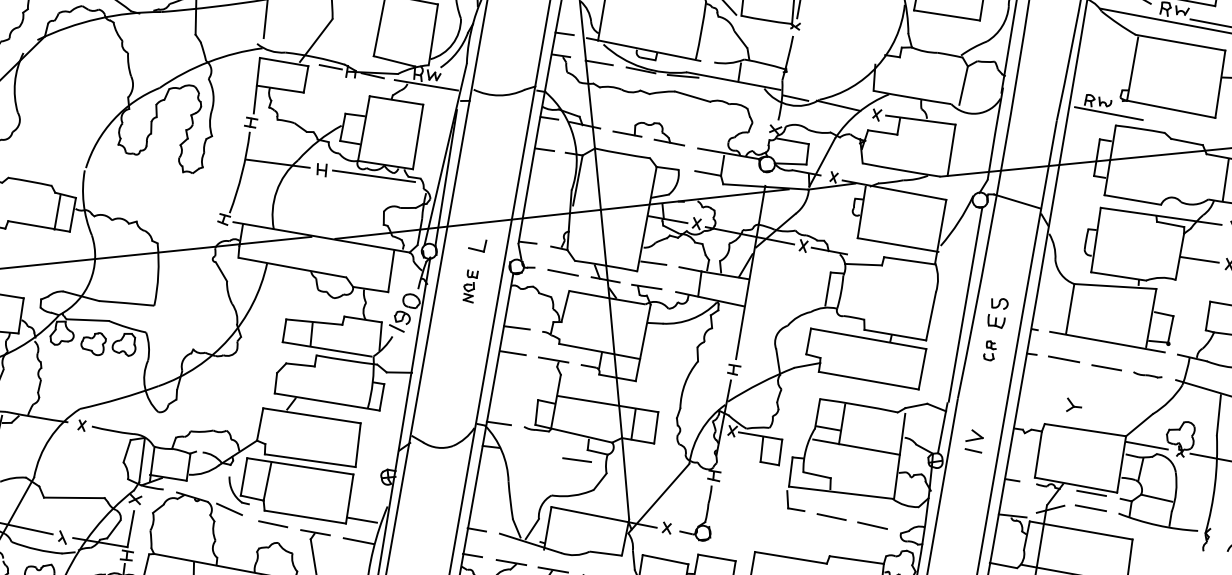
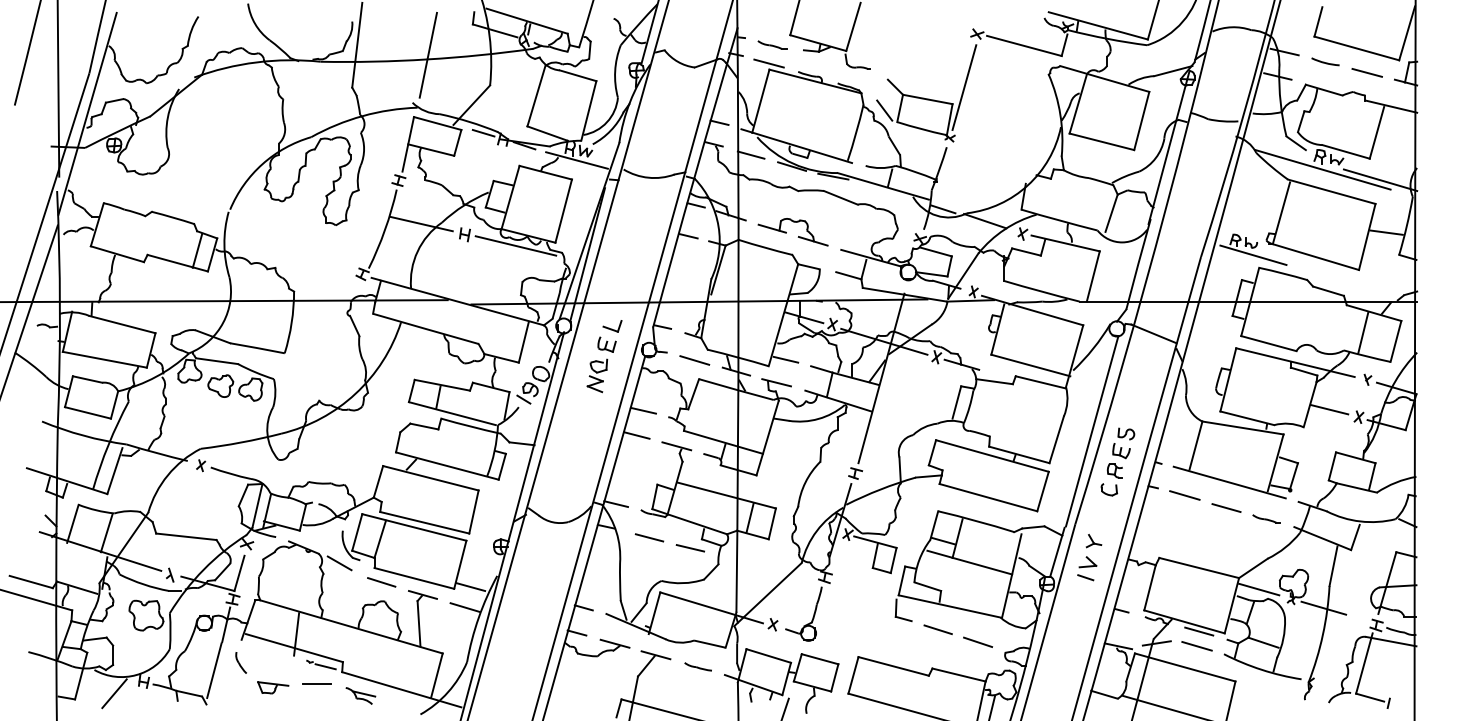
part: (470, 285) -> (601, 364), size x1.67
part: (989, 350) -> (1111, 479), size x1.67
part: (1073, 404) -> (1093, 541), moved
line: (535, 453) -> (649, 537), added

